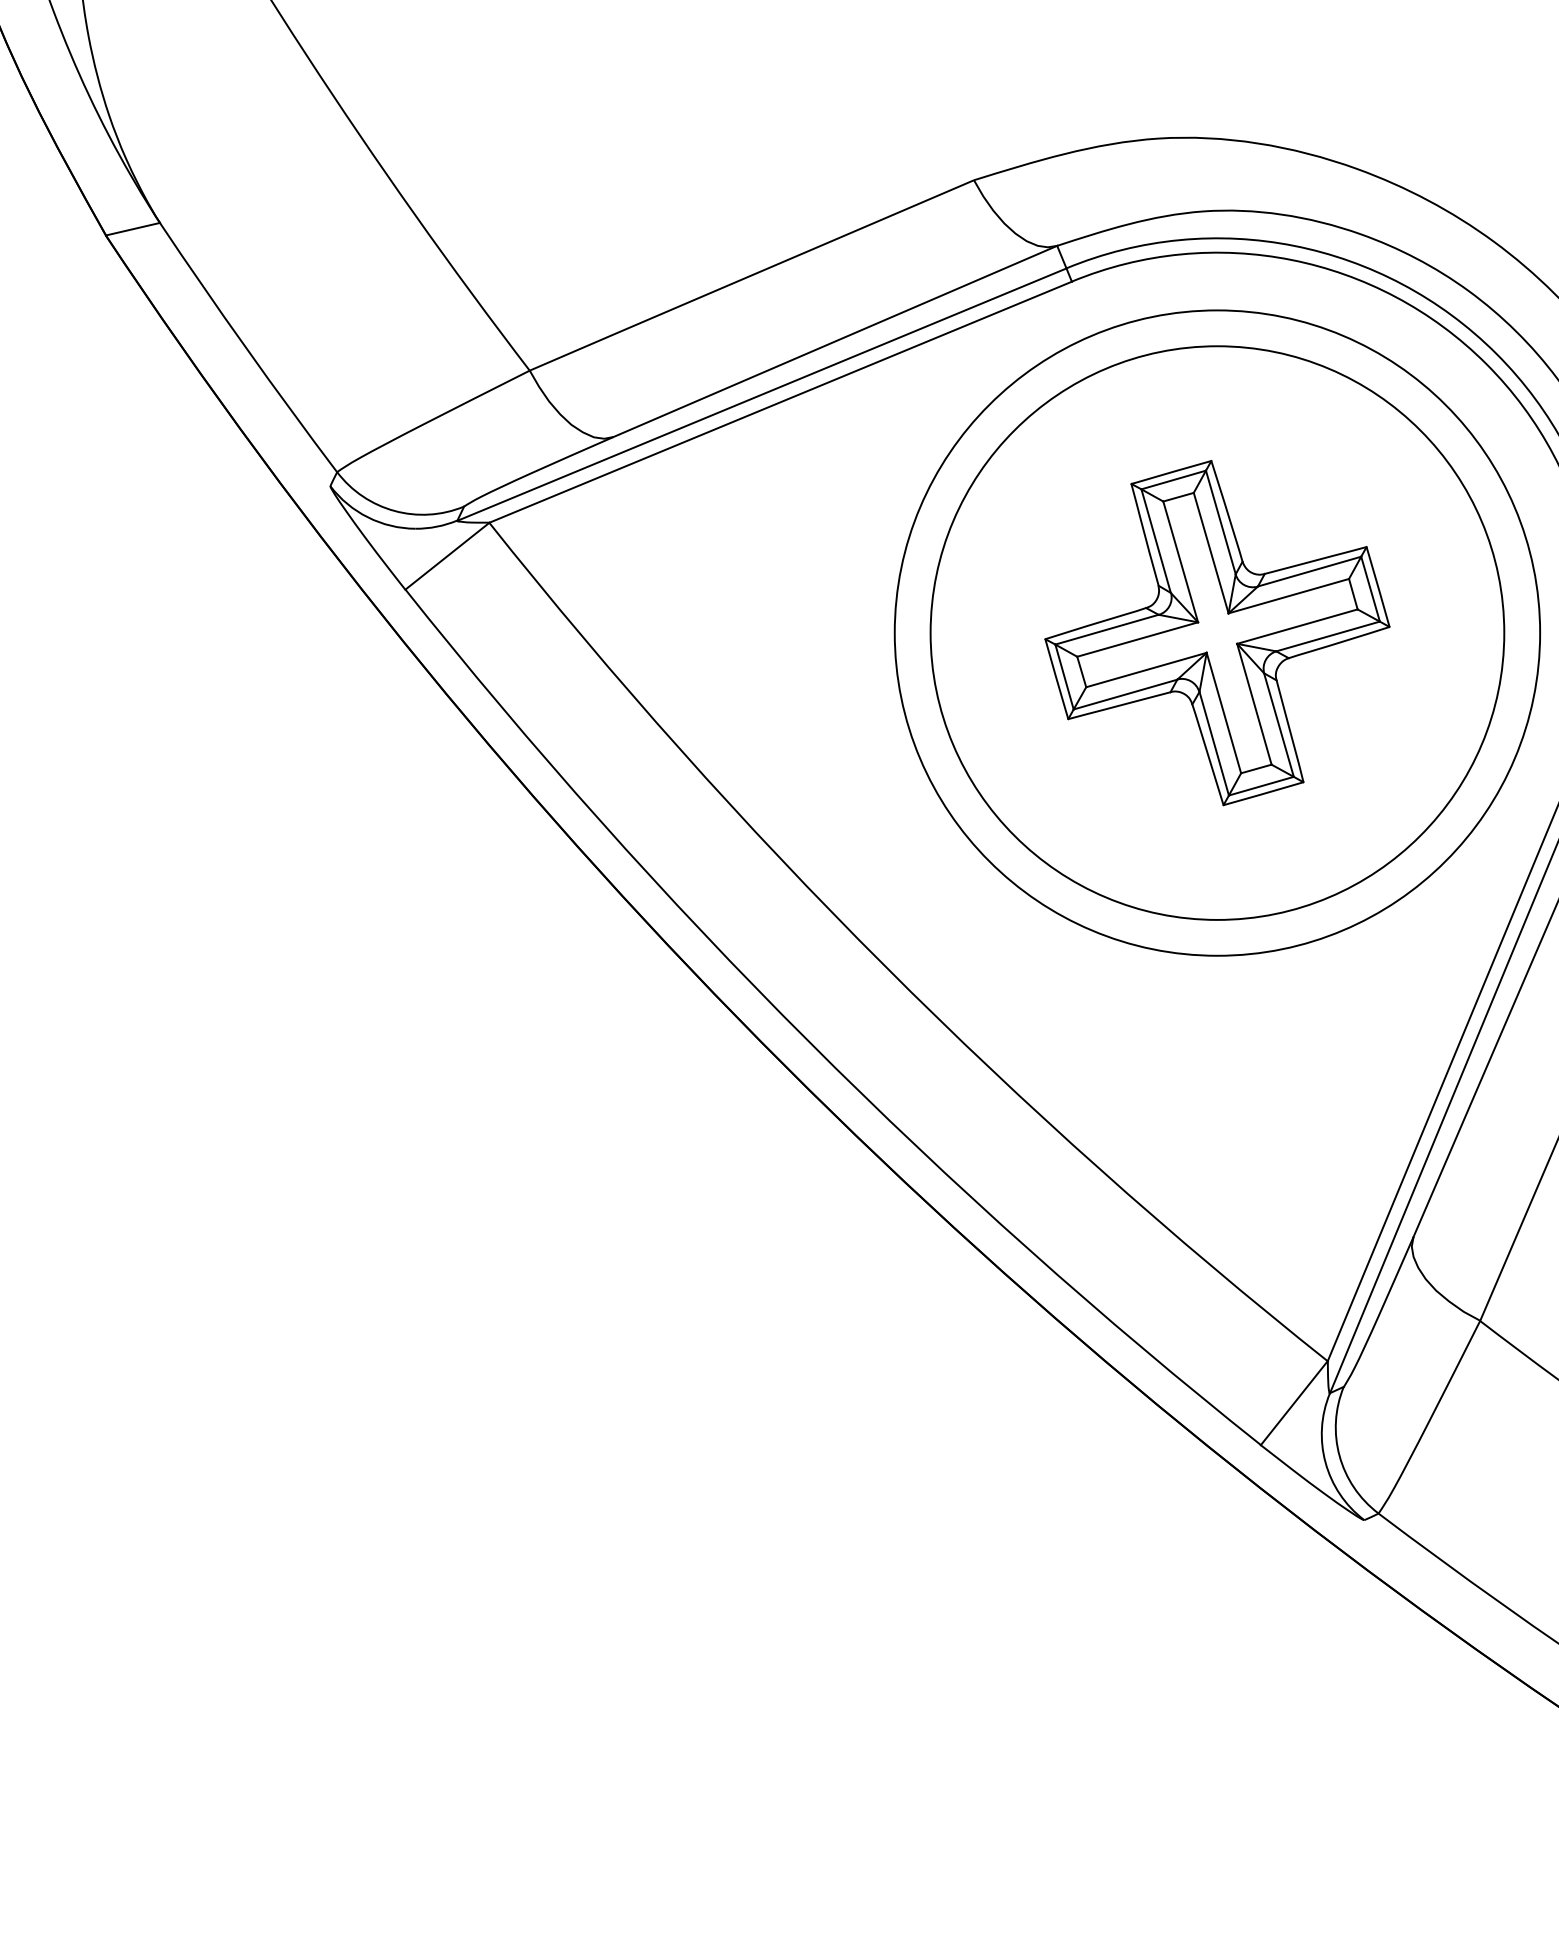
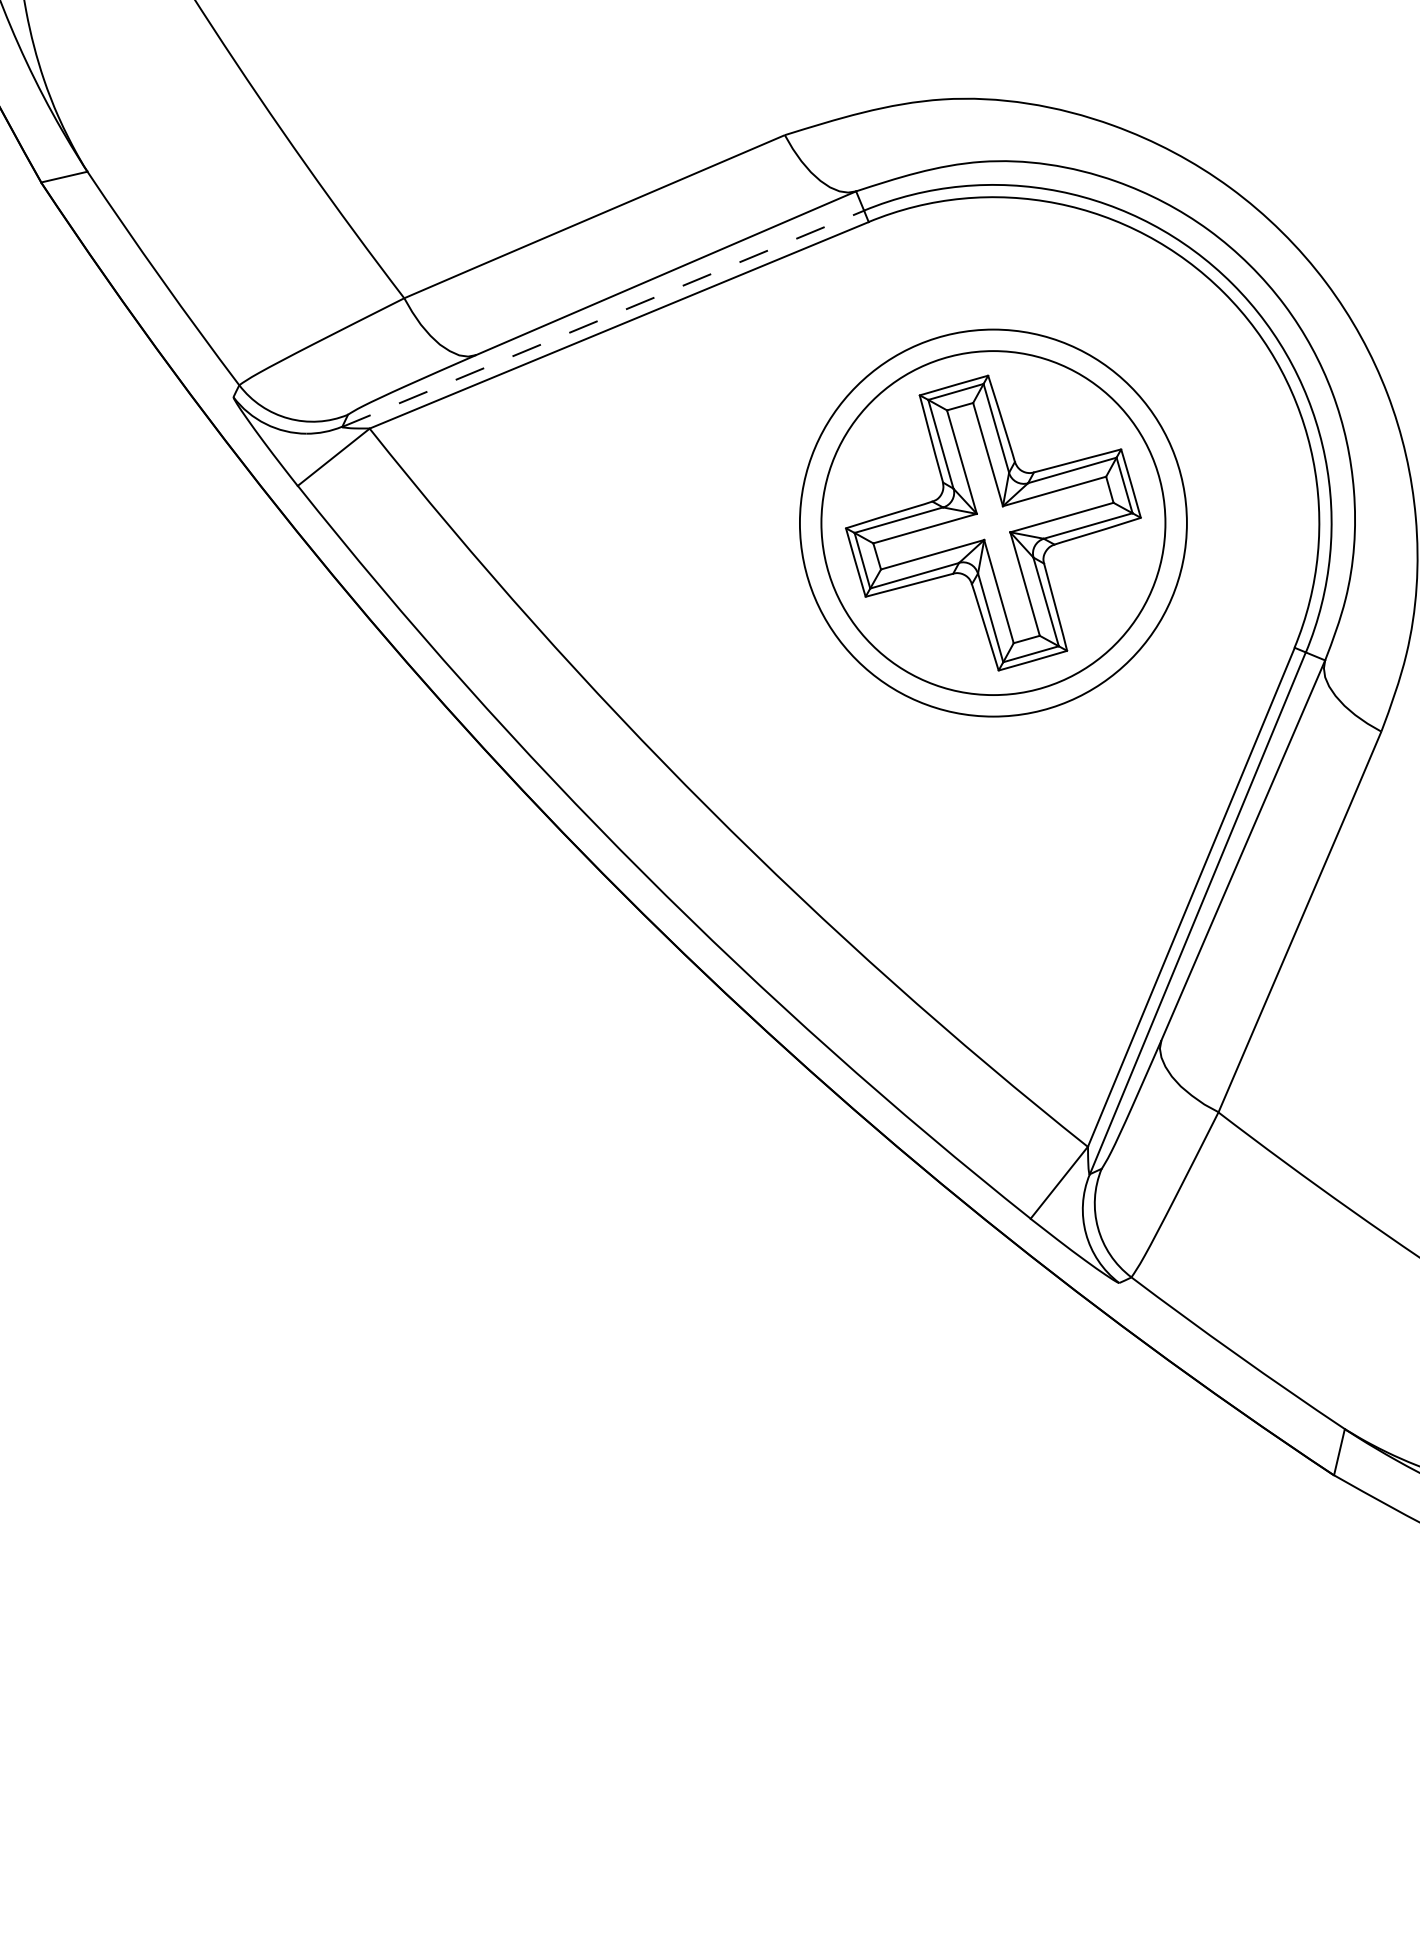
line: (762, 394) -> (603, 318), solid -> dashed
circle: (1217, 632) -> (993, 522), size x0.7
circle: (1217, 632) -> (993, 522), size x0.7

